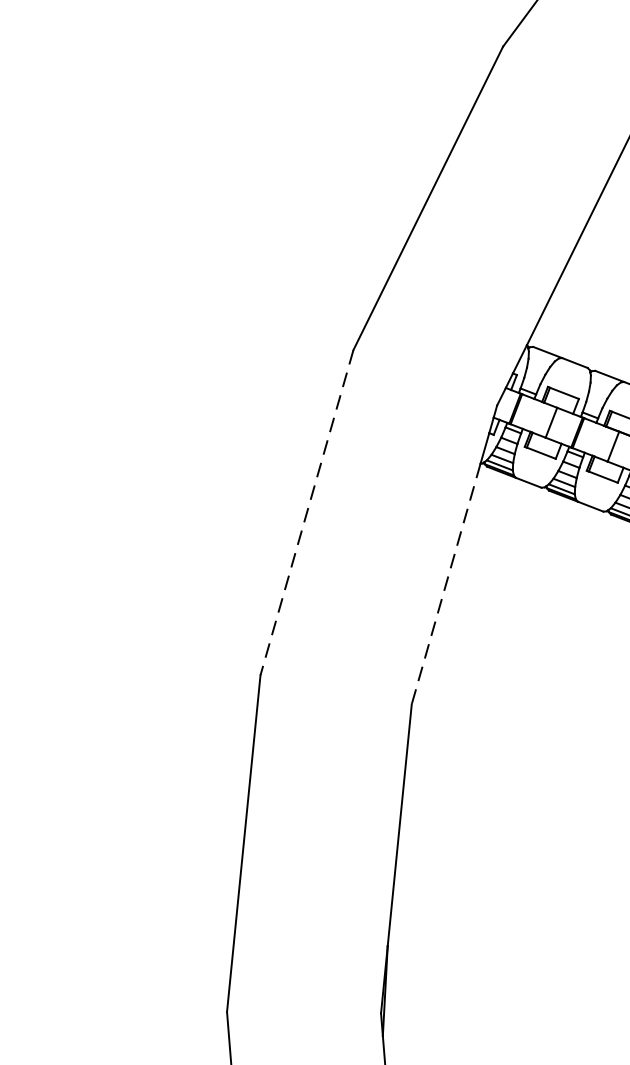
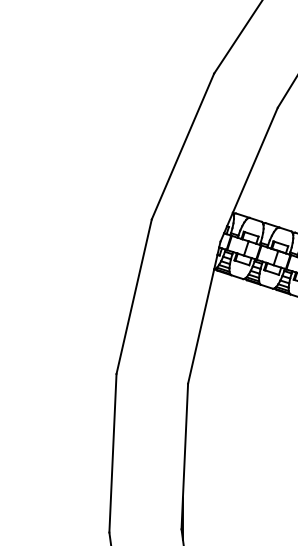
line: (307, 514) -> (134, 297), dashed -> solid
line: (446, 583) -> (201, 326), dashed -> solid

